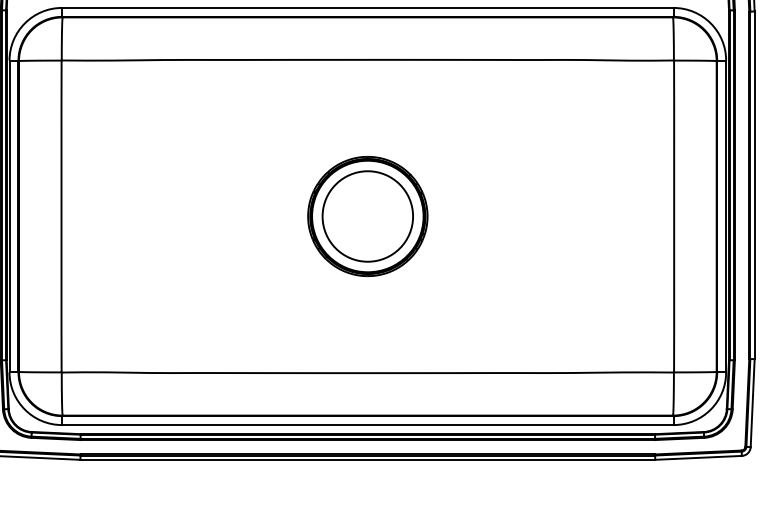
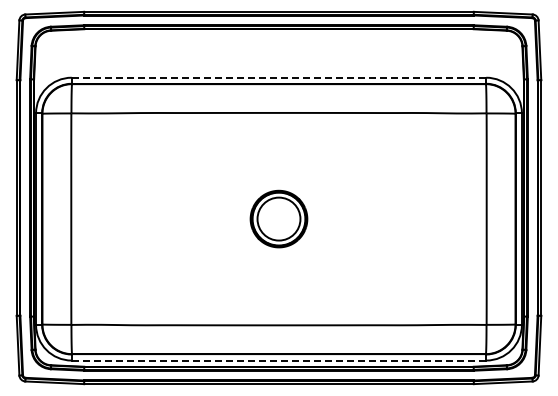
line: (367, 7) -> (278, 77), solid -> dashed
part: (367, 215) -> (278, 218), size x0.7
line: (368, 424) -> (279, 360), solid -> dashed

